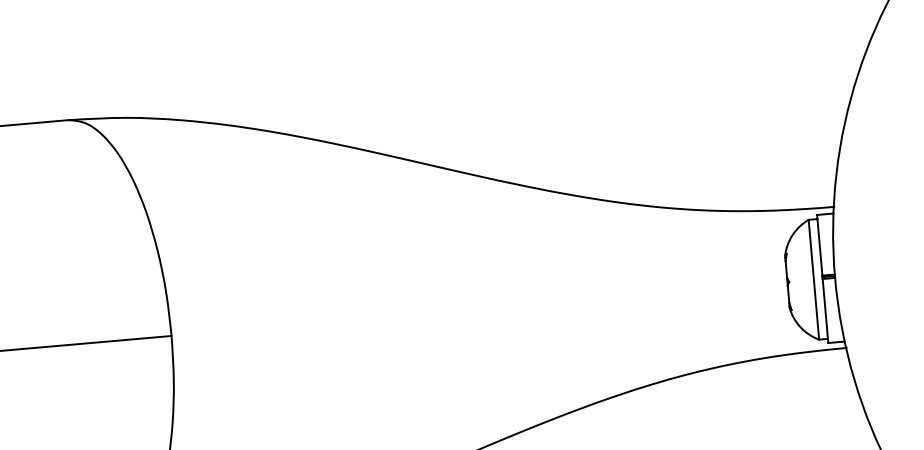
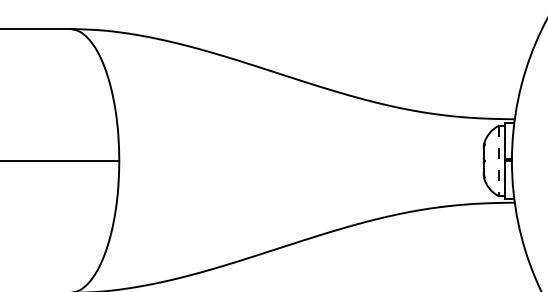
line: (814, 280) -> (499, 161), solid -> dashed

